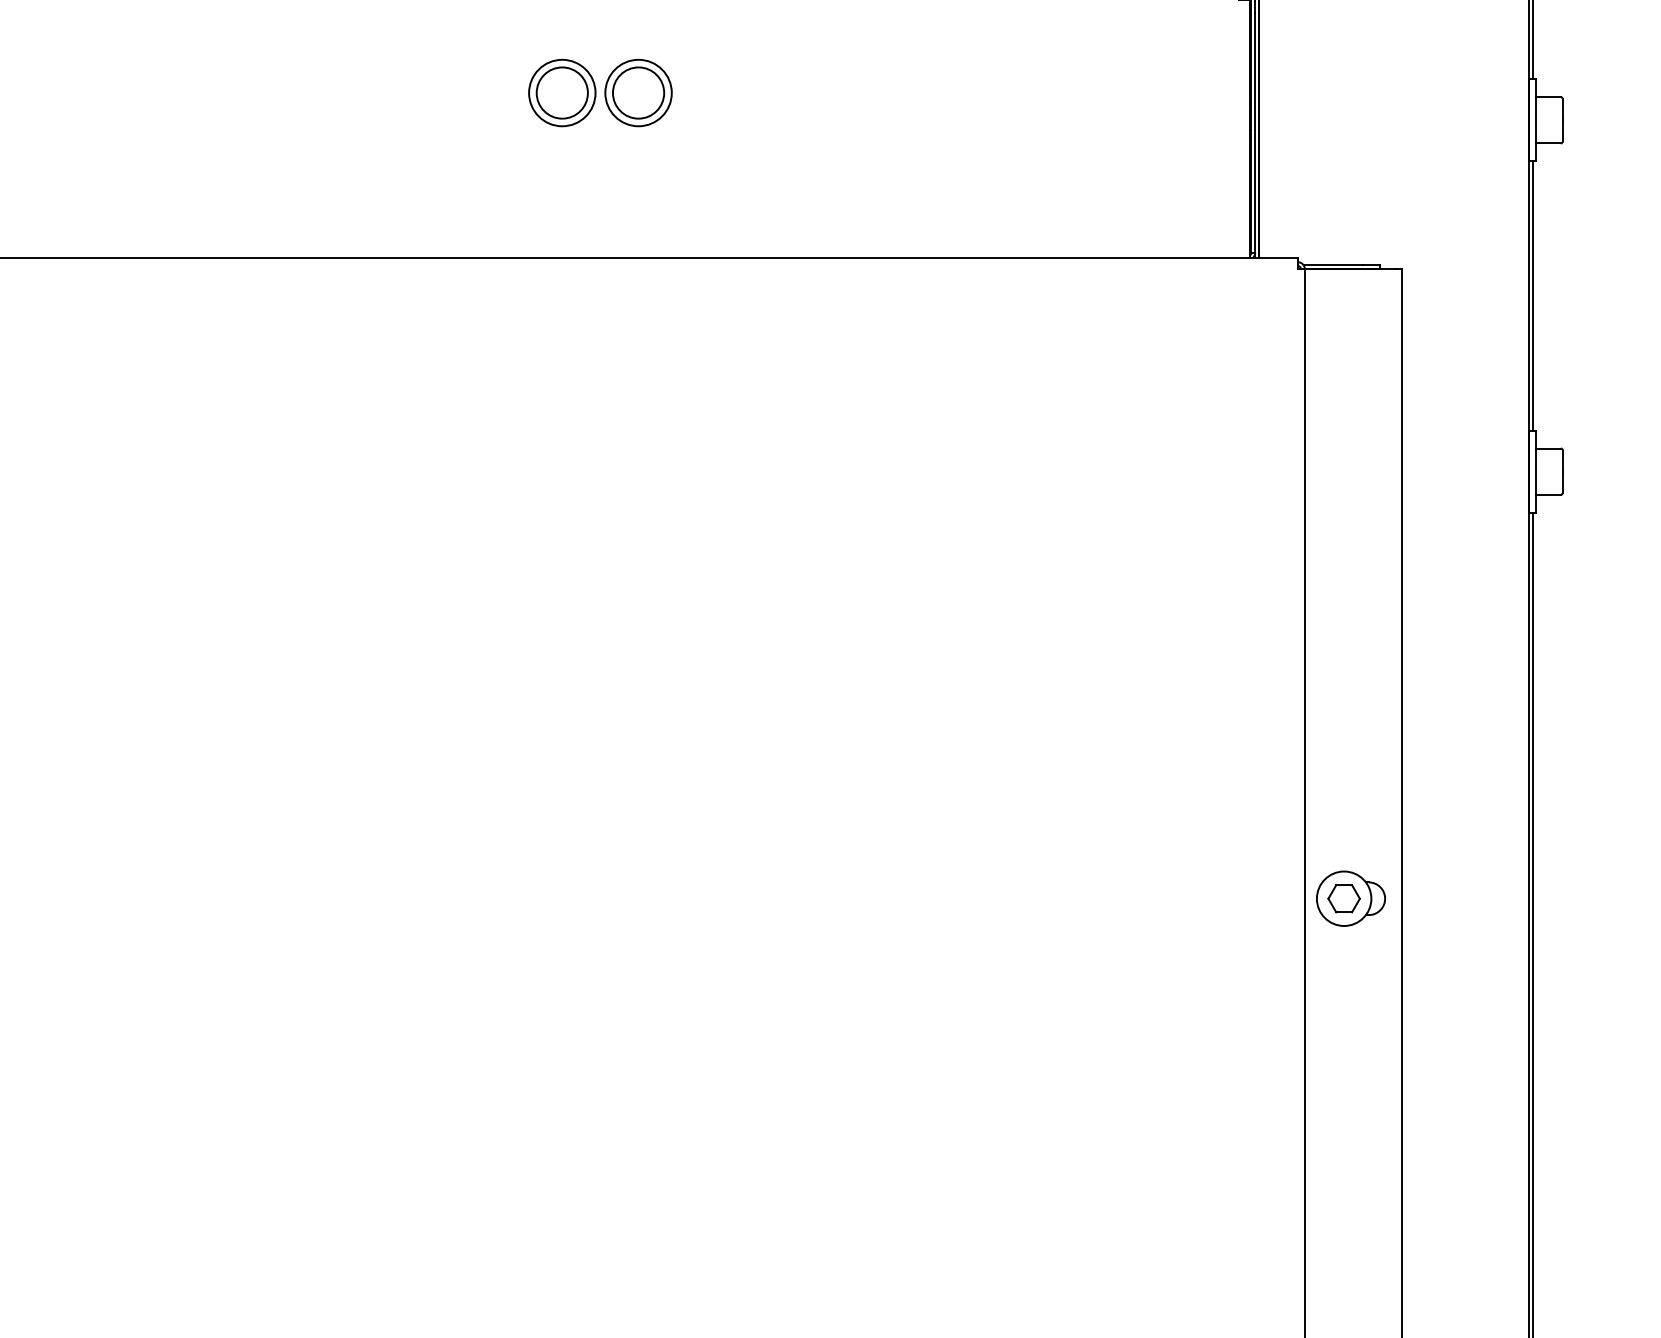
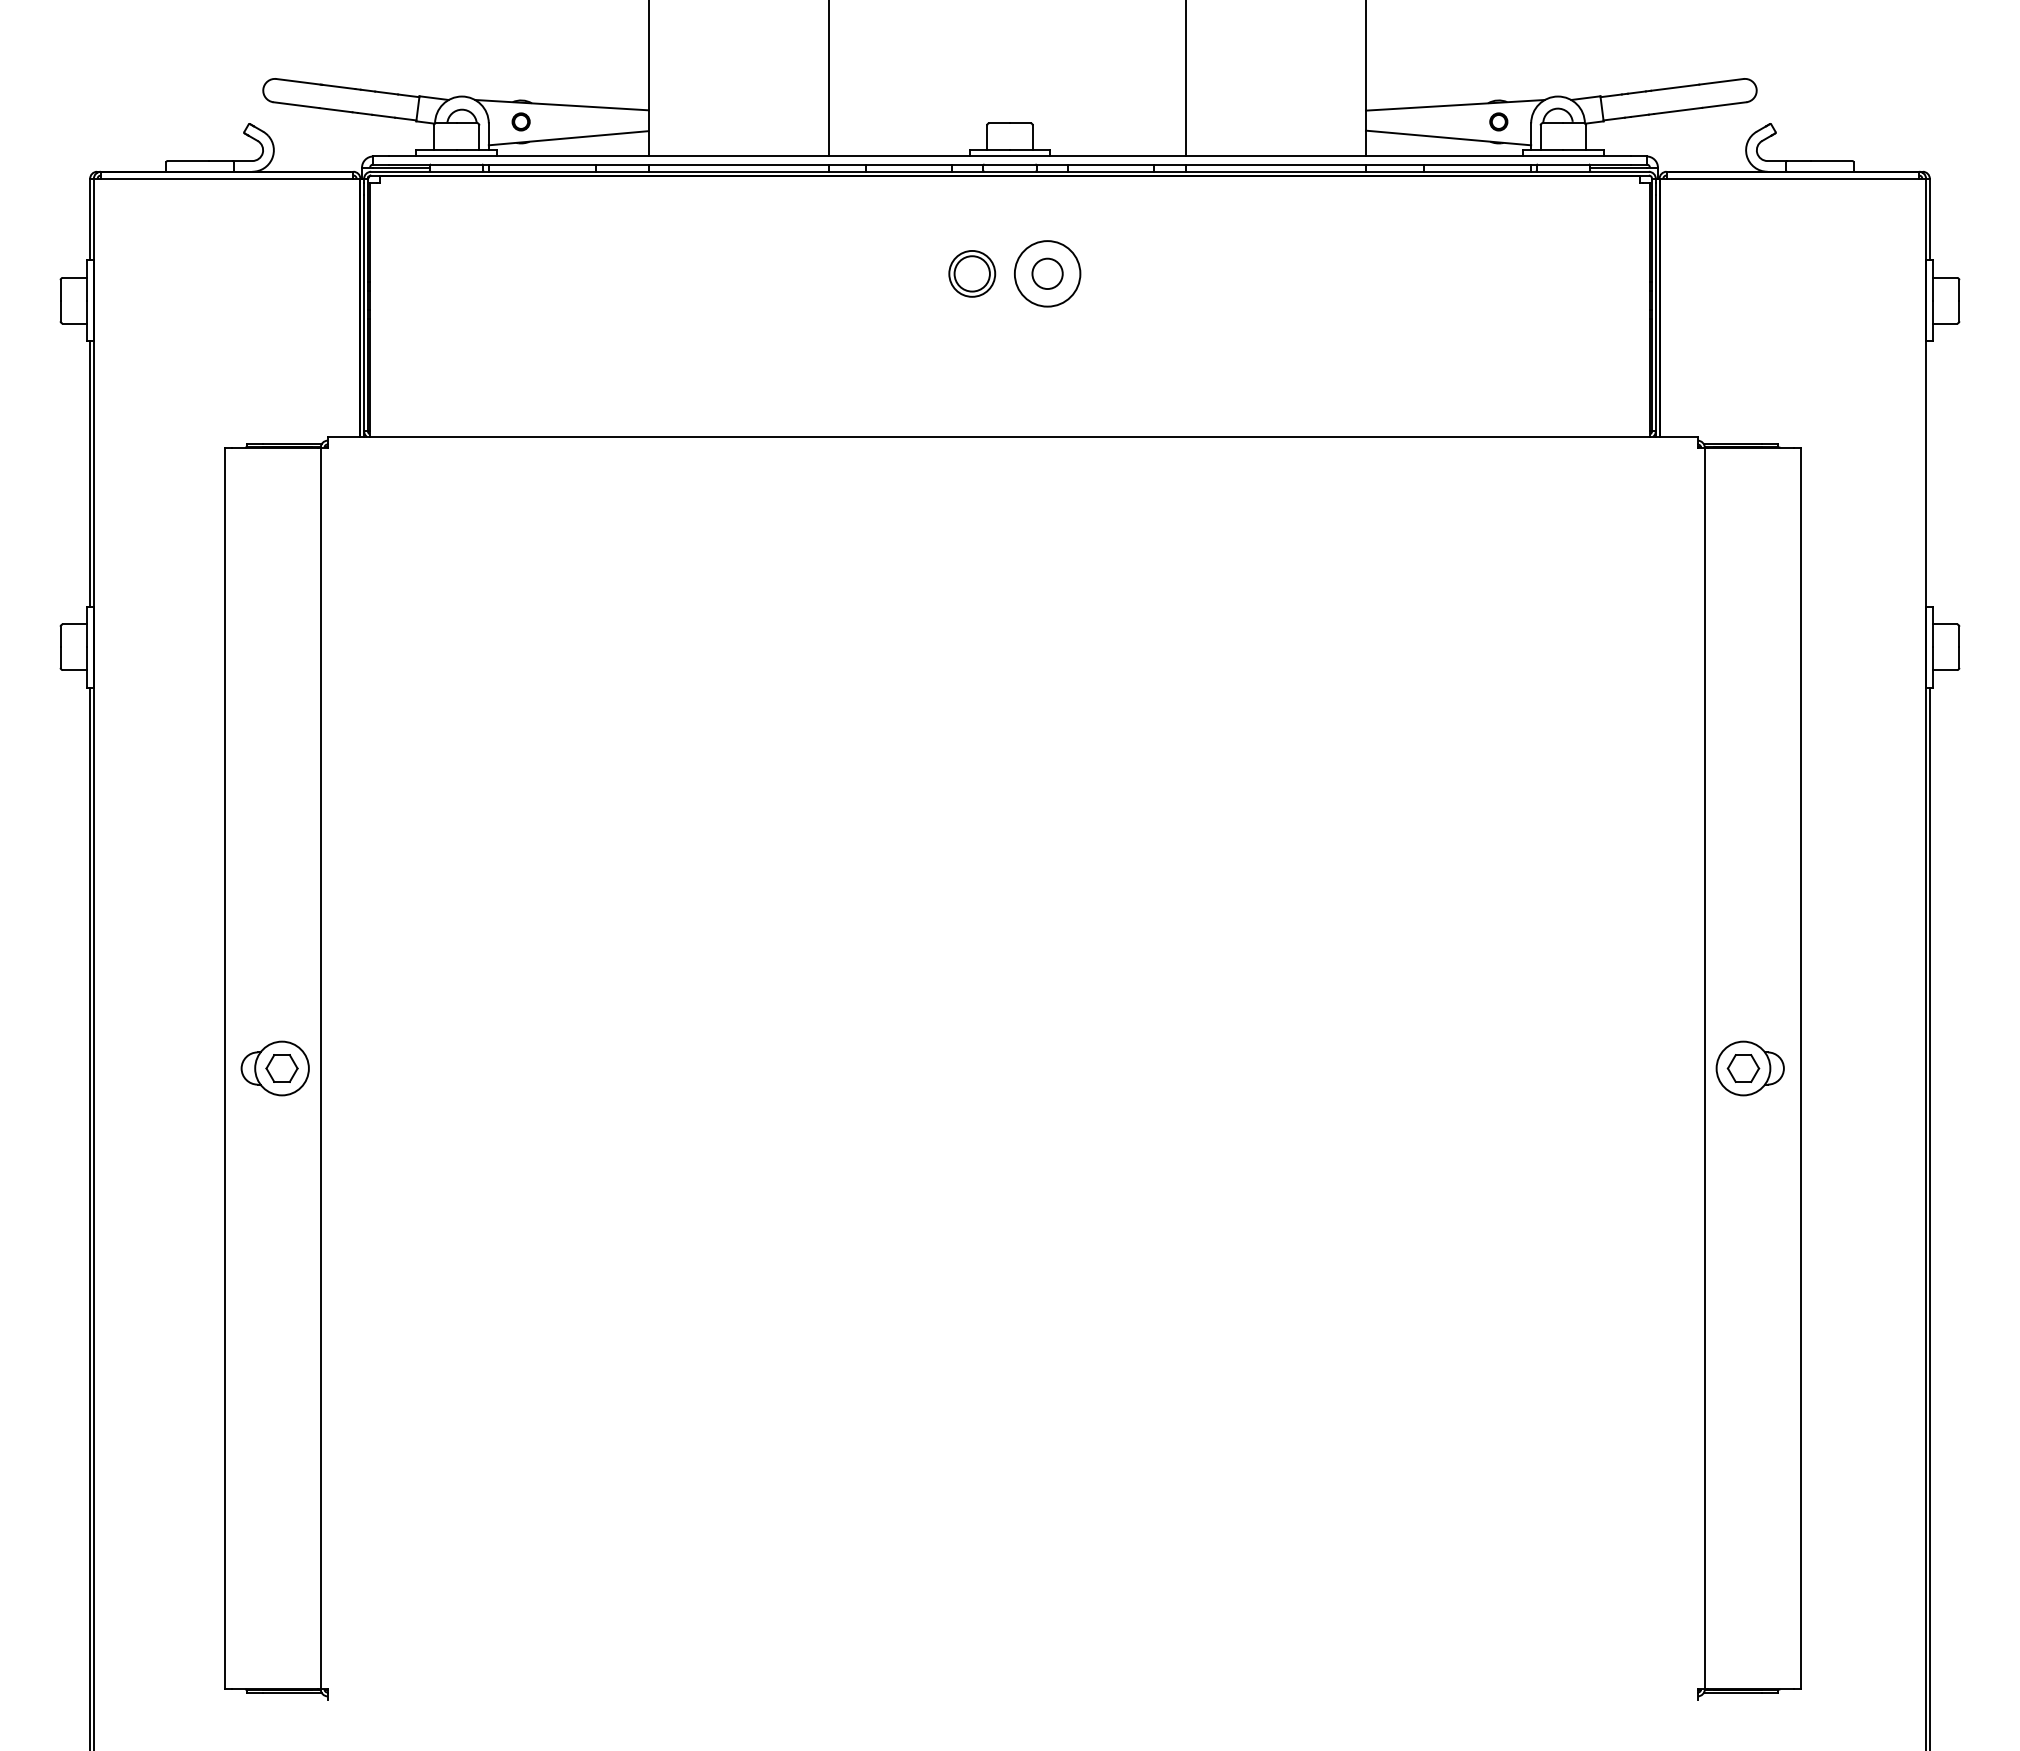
part: (561, 92) -> (971, 273), size x0.7
circle: (638, 92) -> (1047, 273), size x0.6
line: (1532, 295) -> (1929, 473), removed

